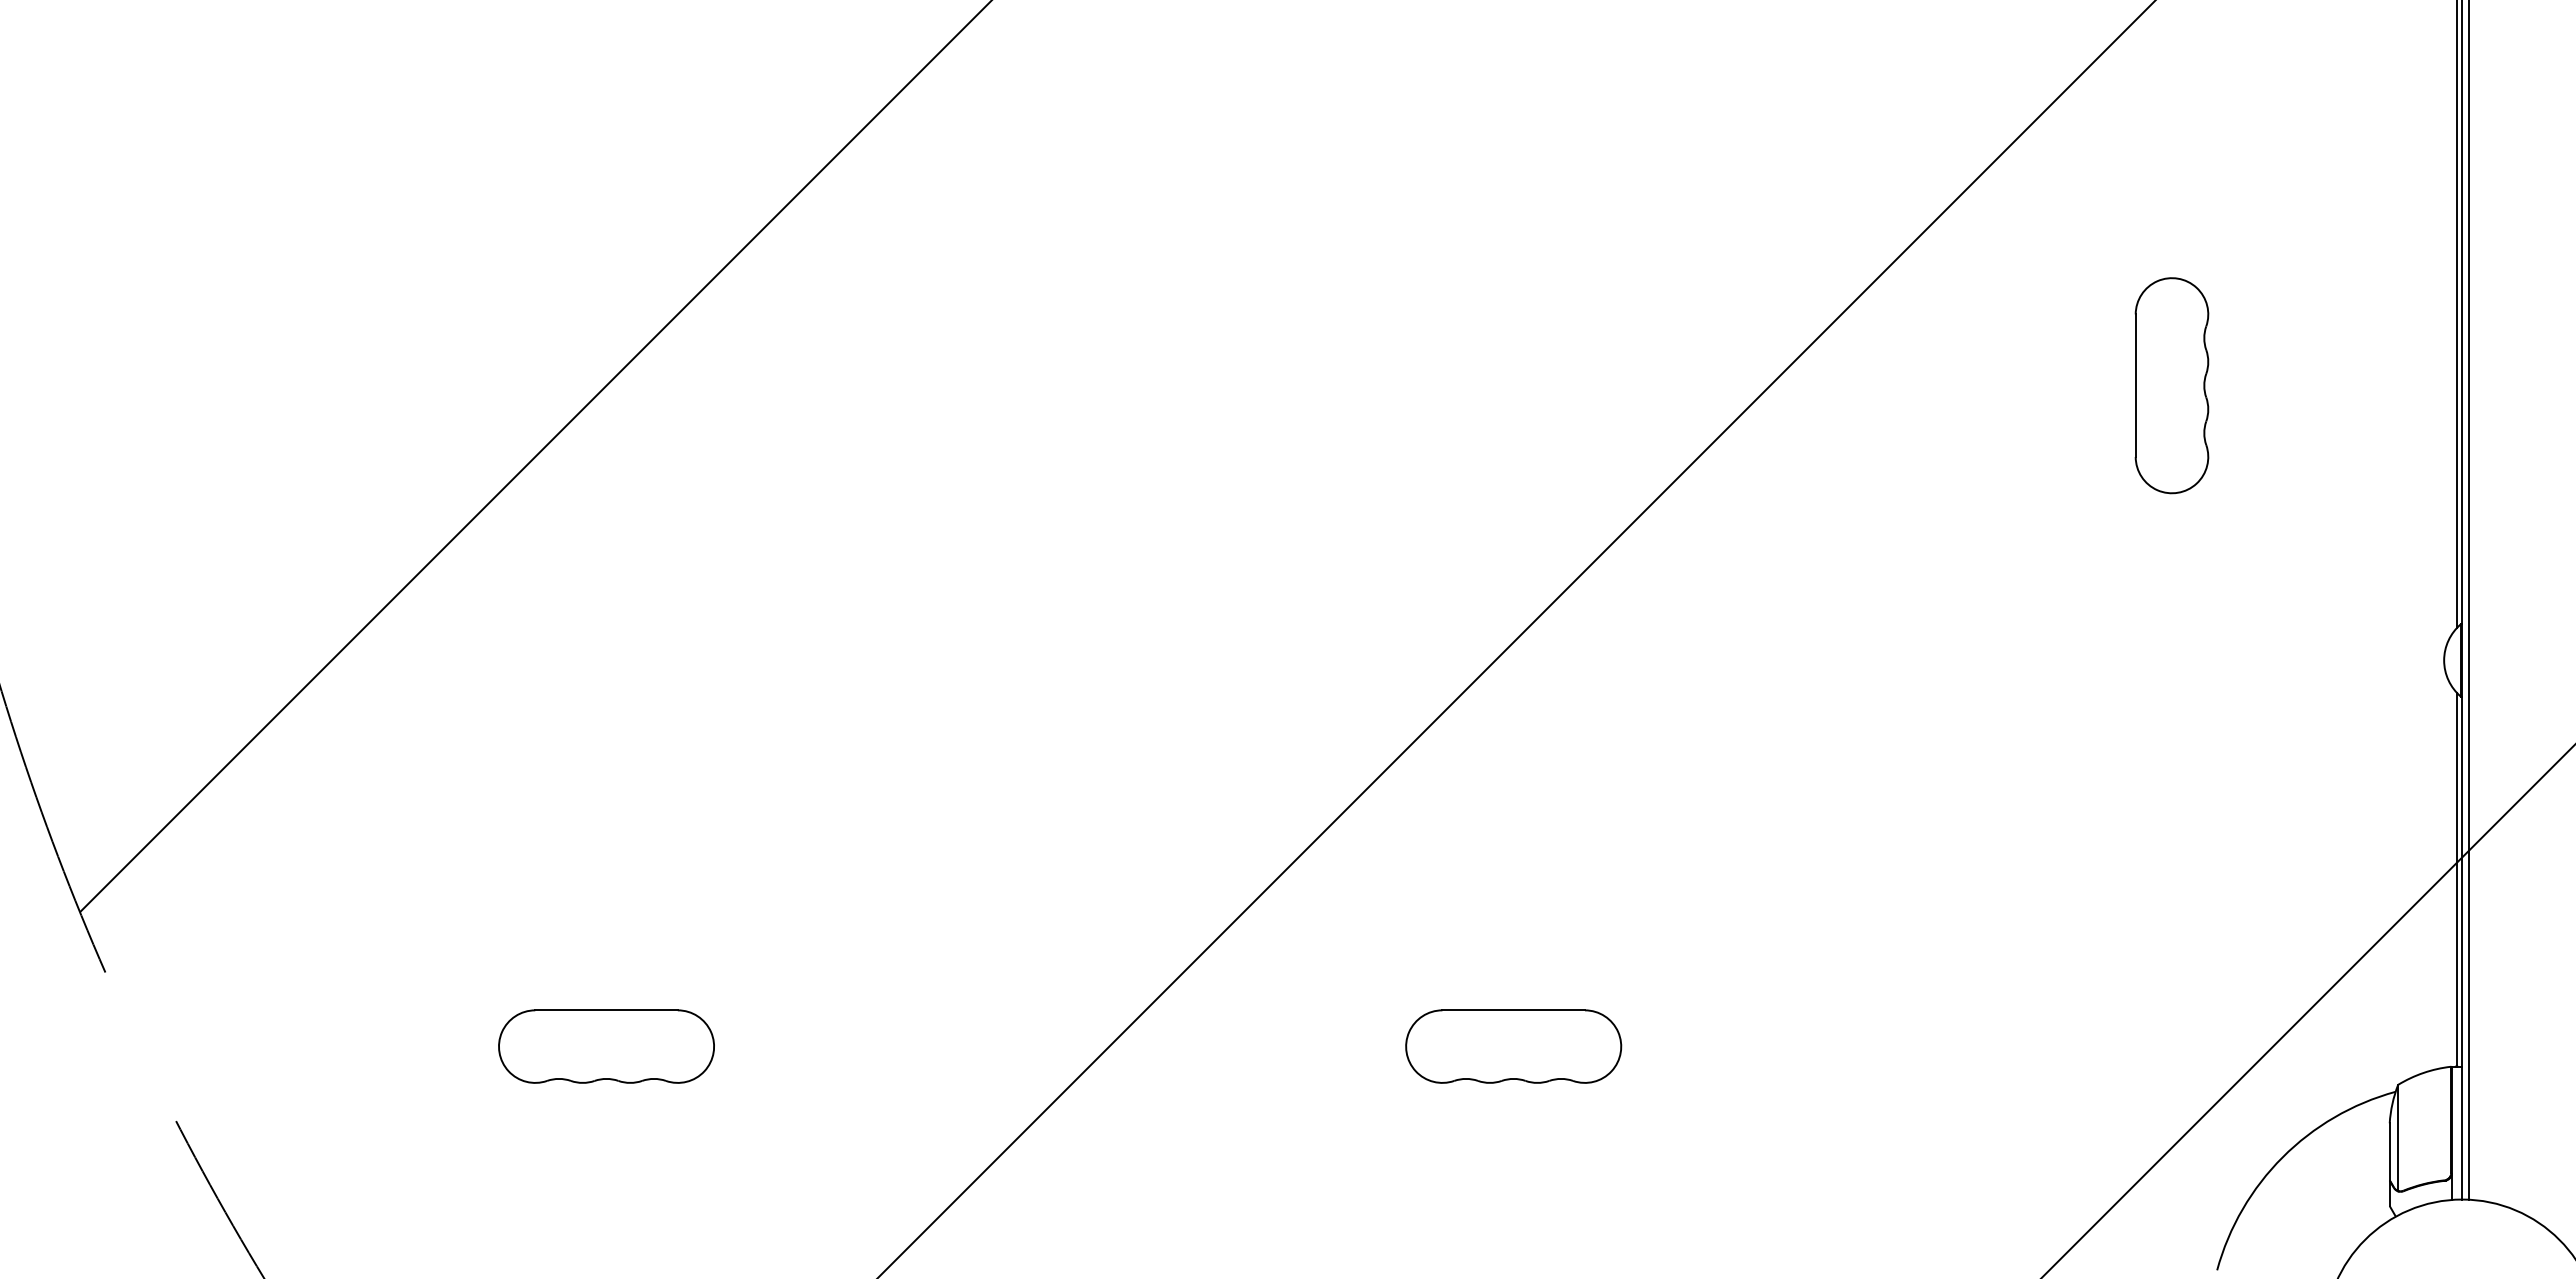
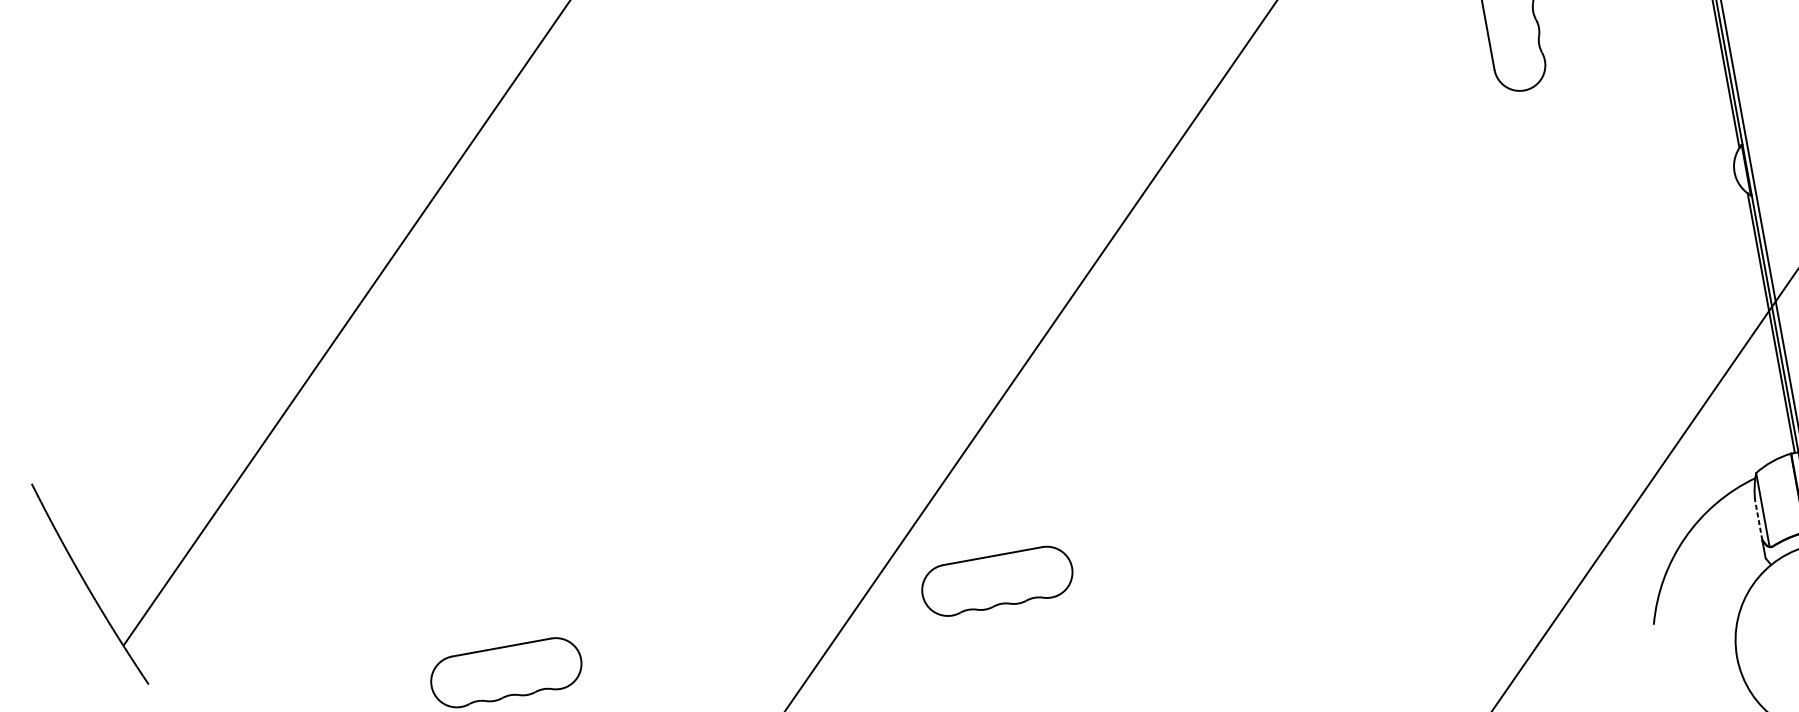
part: (1513, 1046) -> (997, 581), moved
line: (2389, 1151) -> (1758, 520), solid -> dashed

